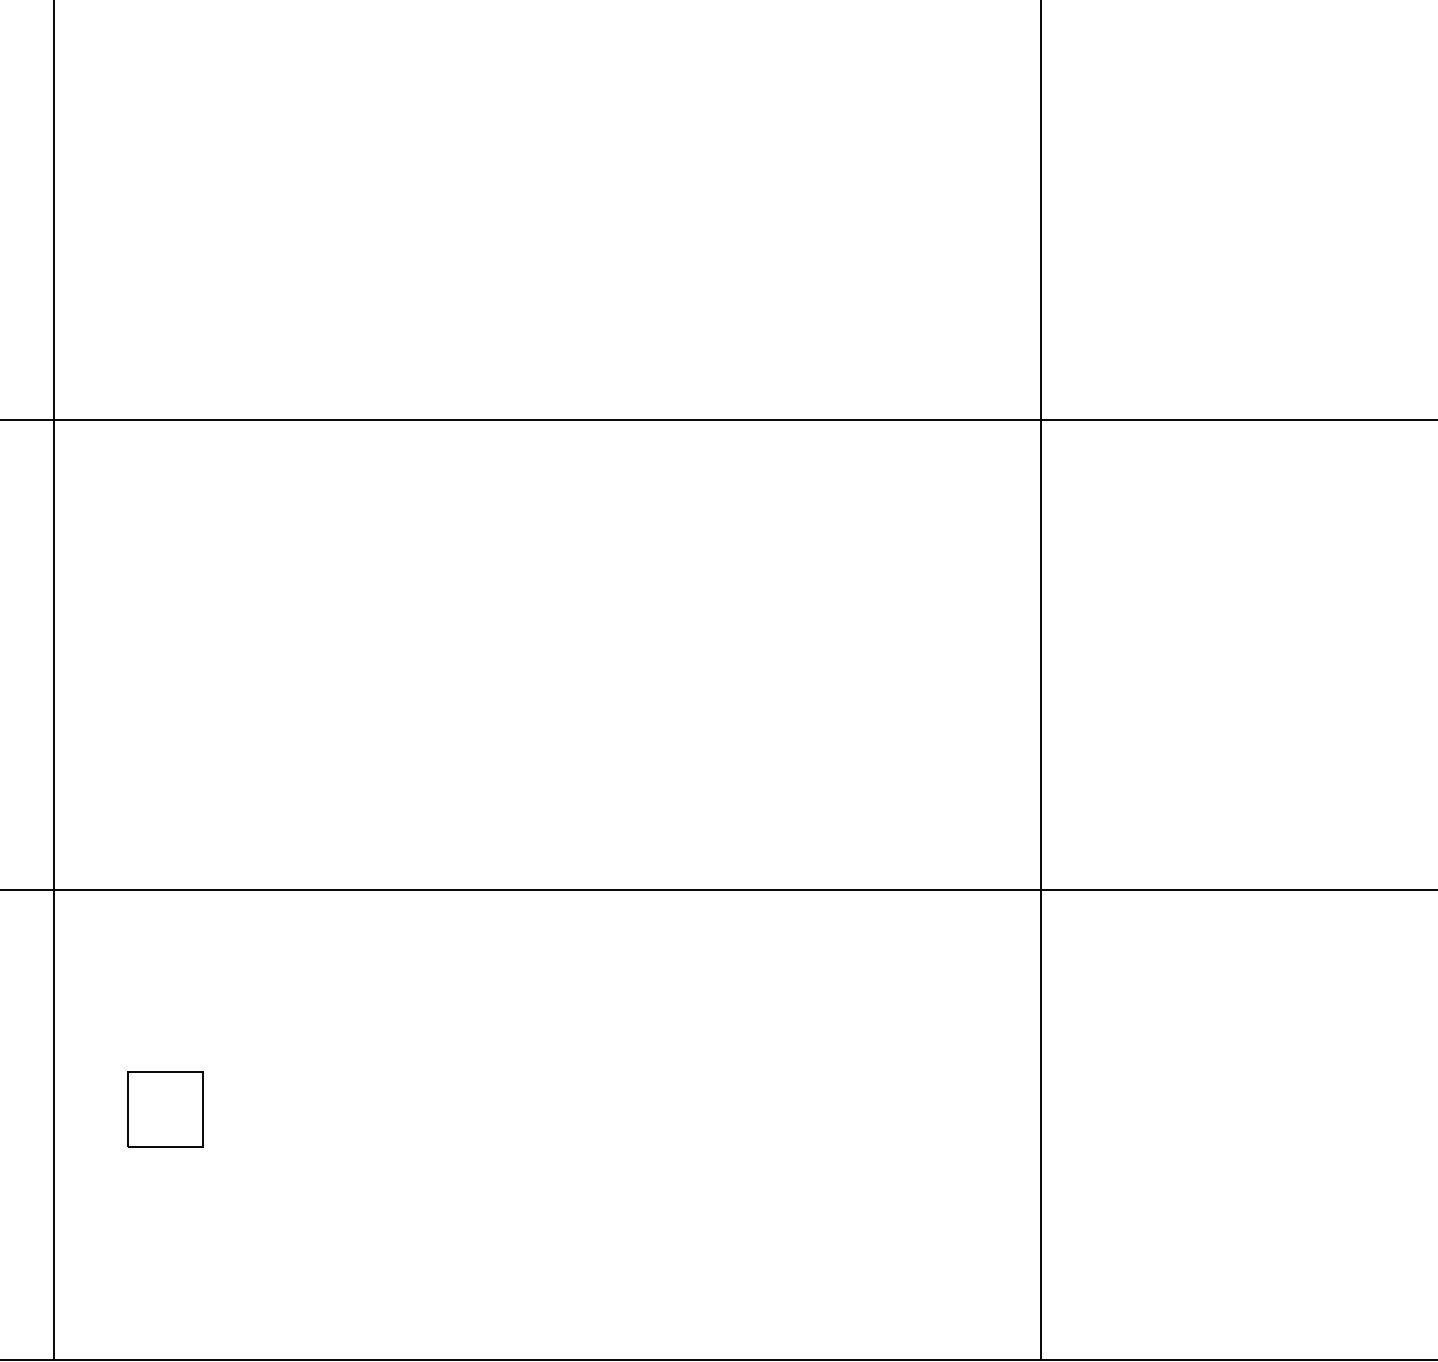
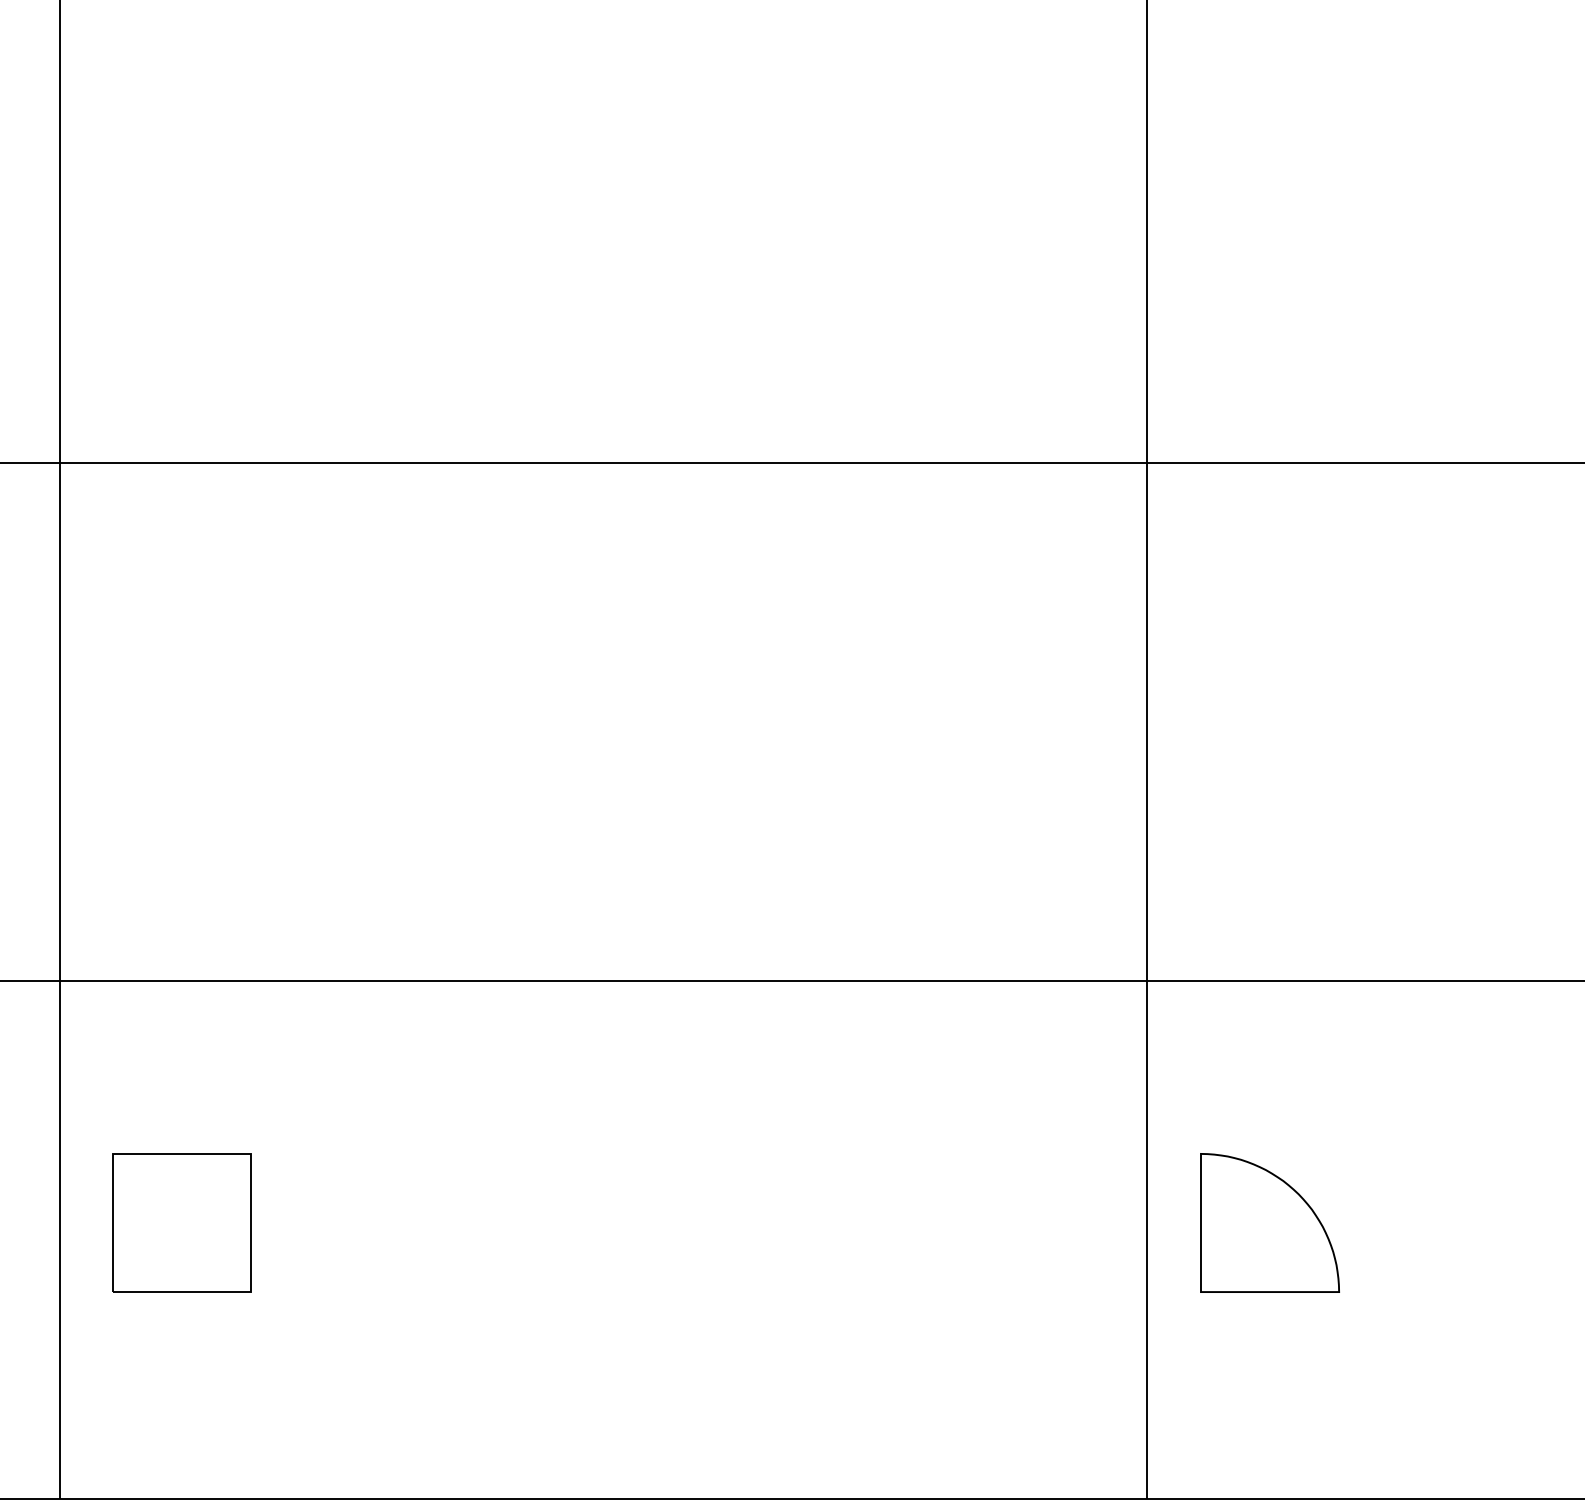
part: (164, 1108) -> (181, 1222), size x1.67
part: (1151, 1108) -> (1269, 1222), added

